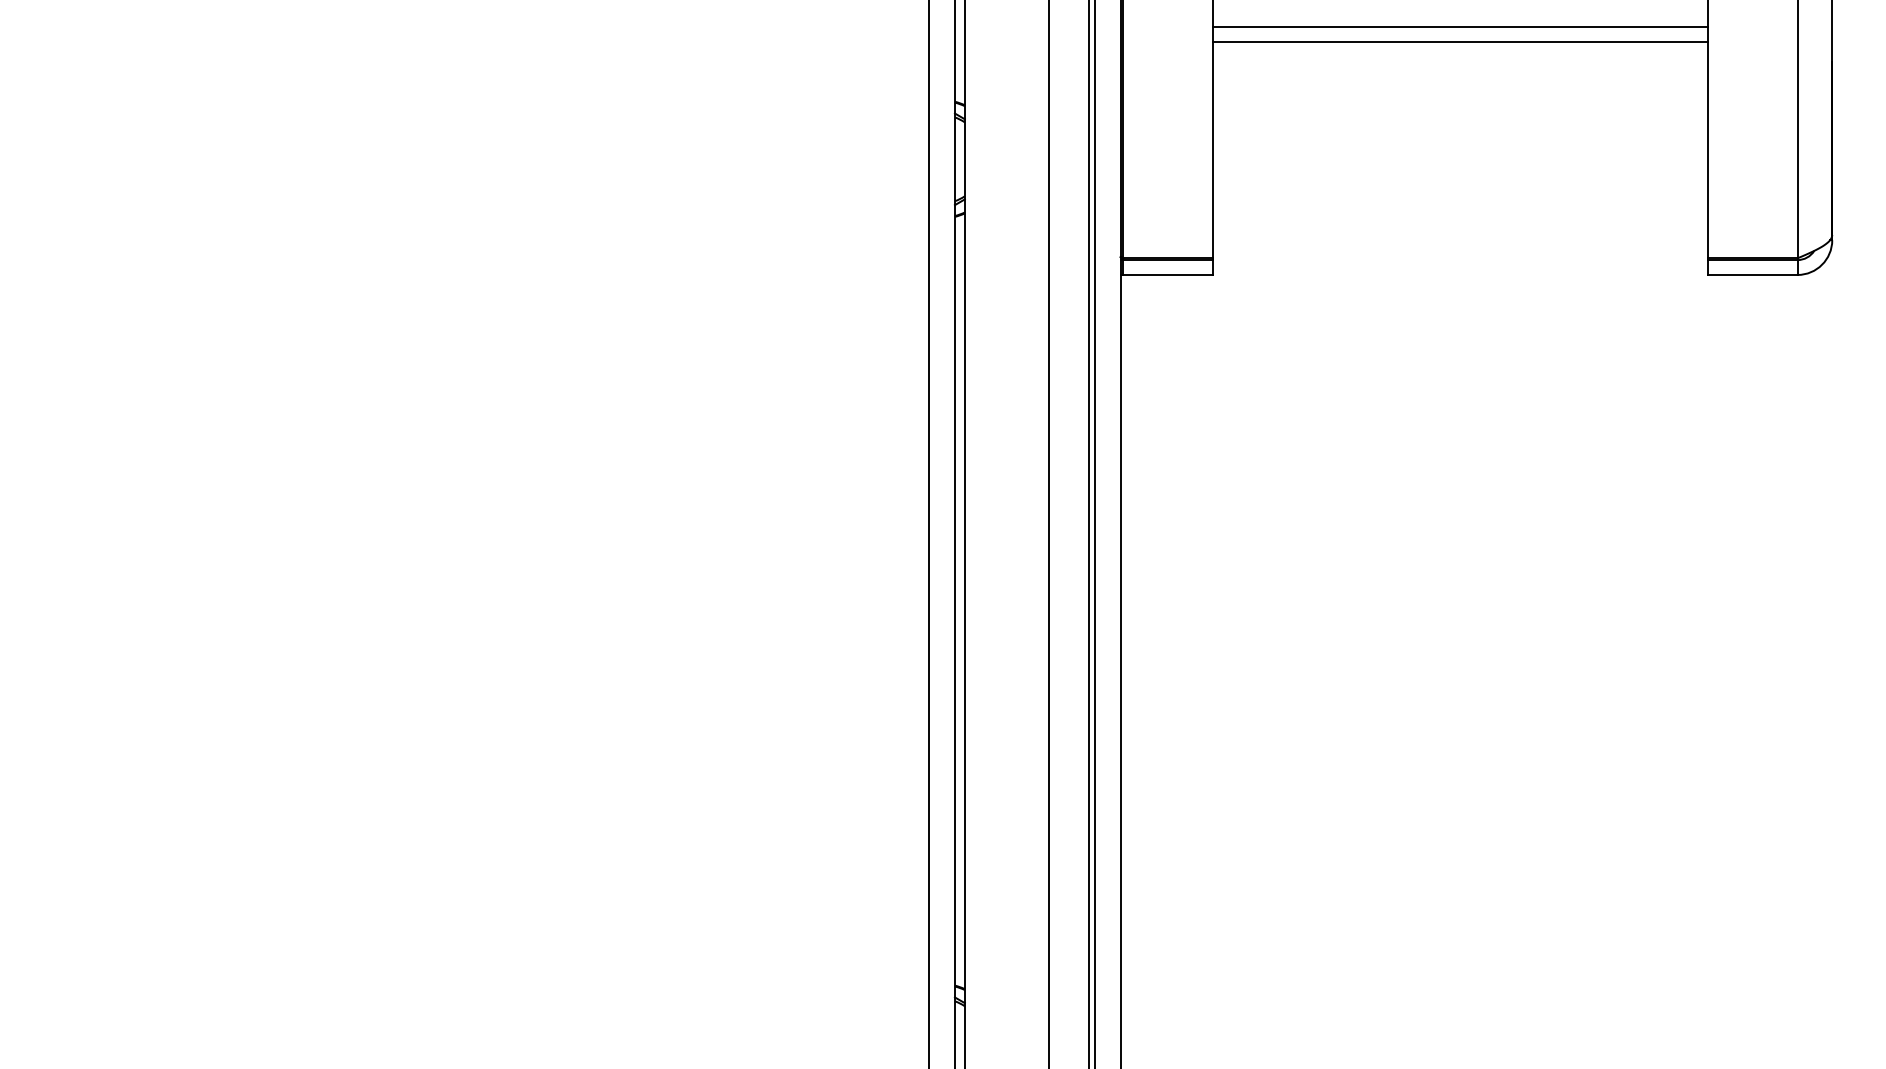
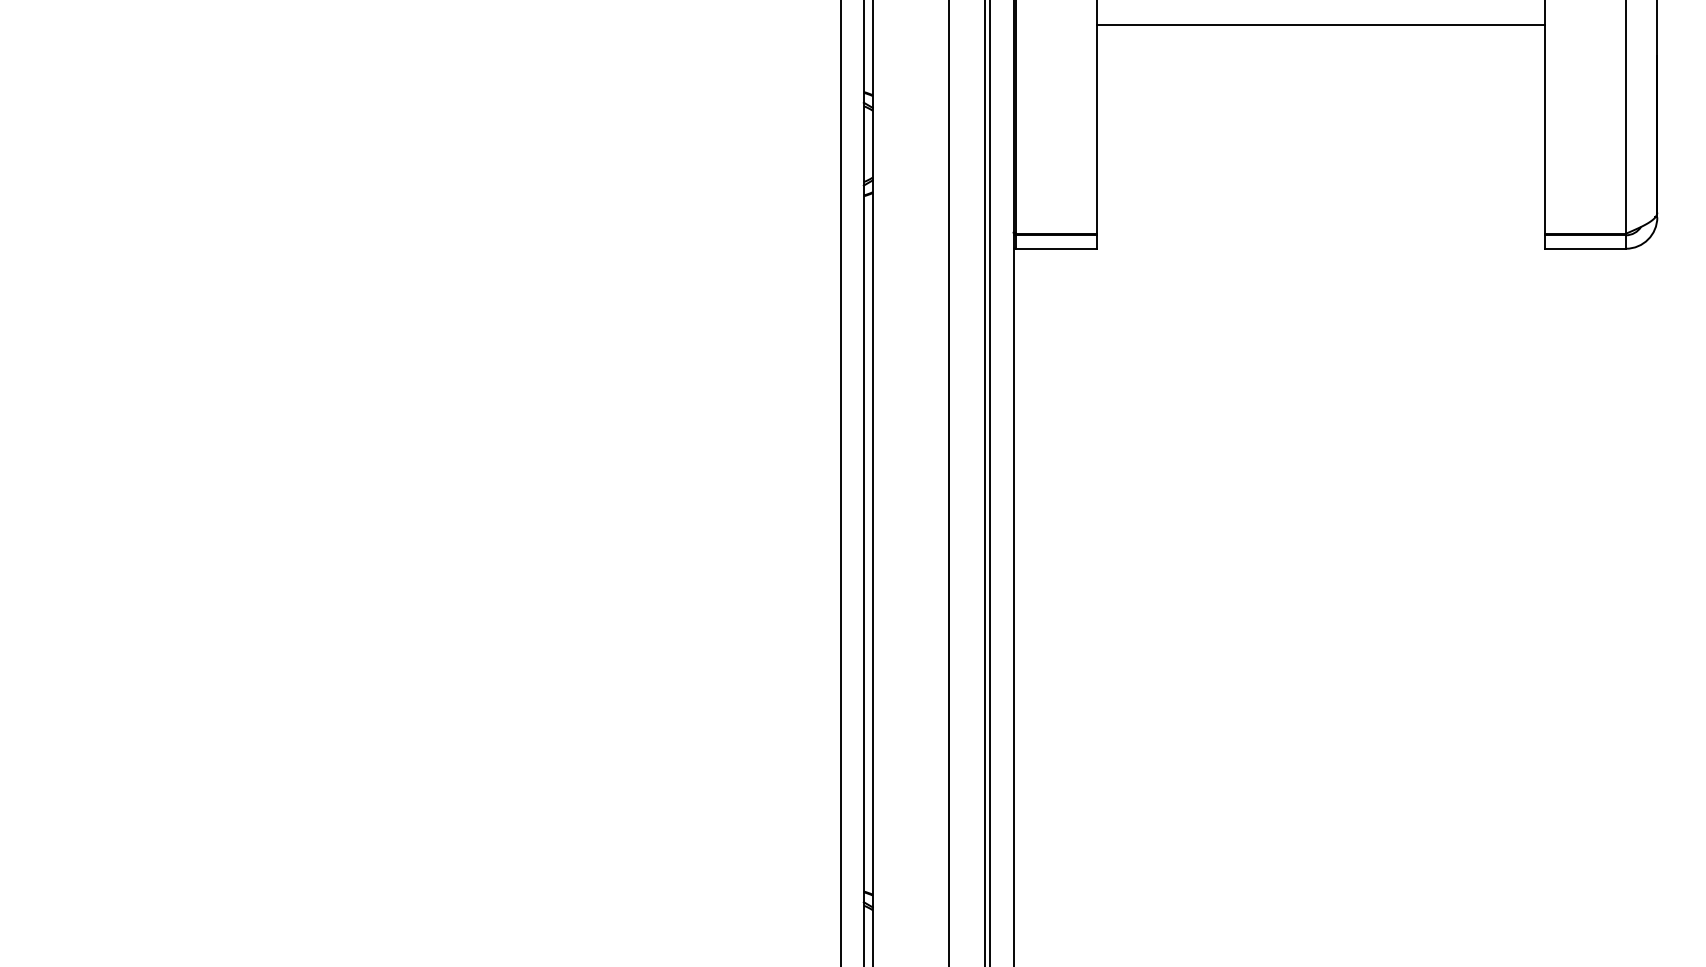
line: (1460, 42) -> (1321, 38), removed

